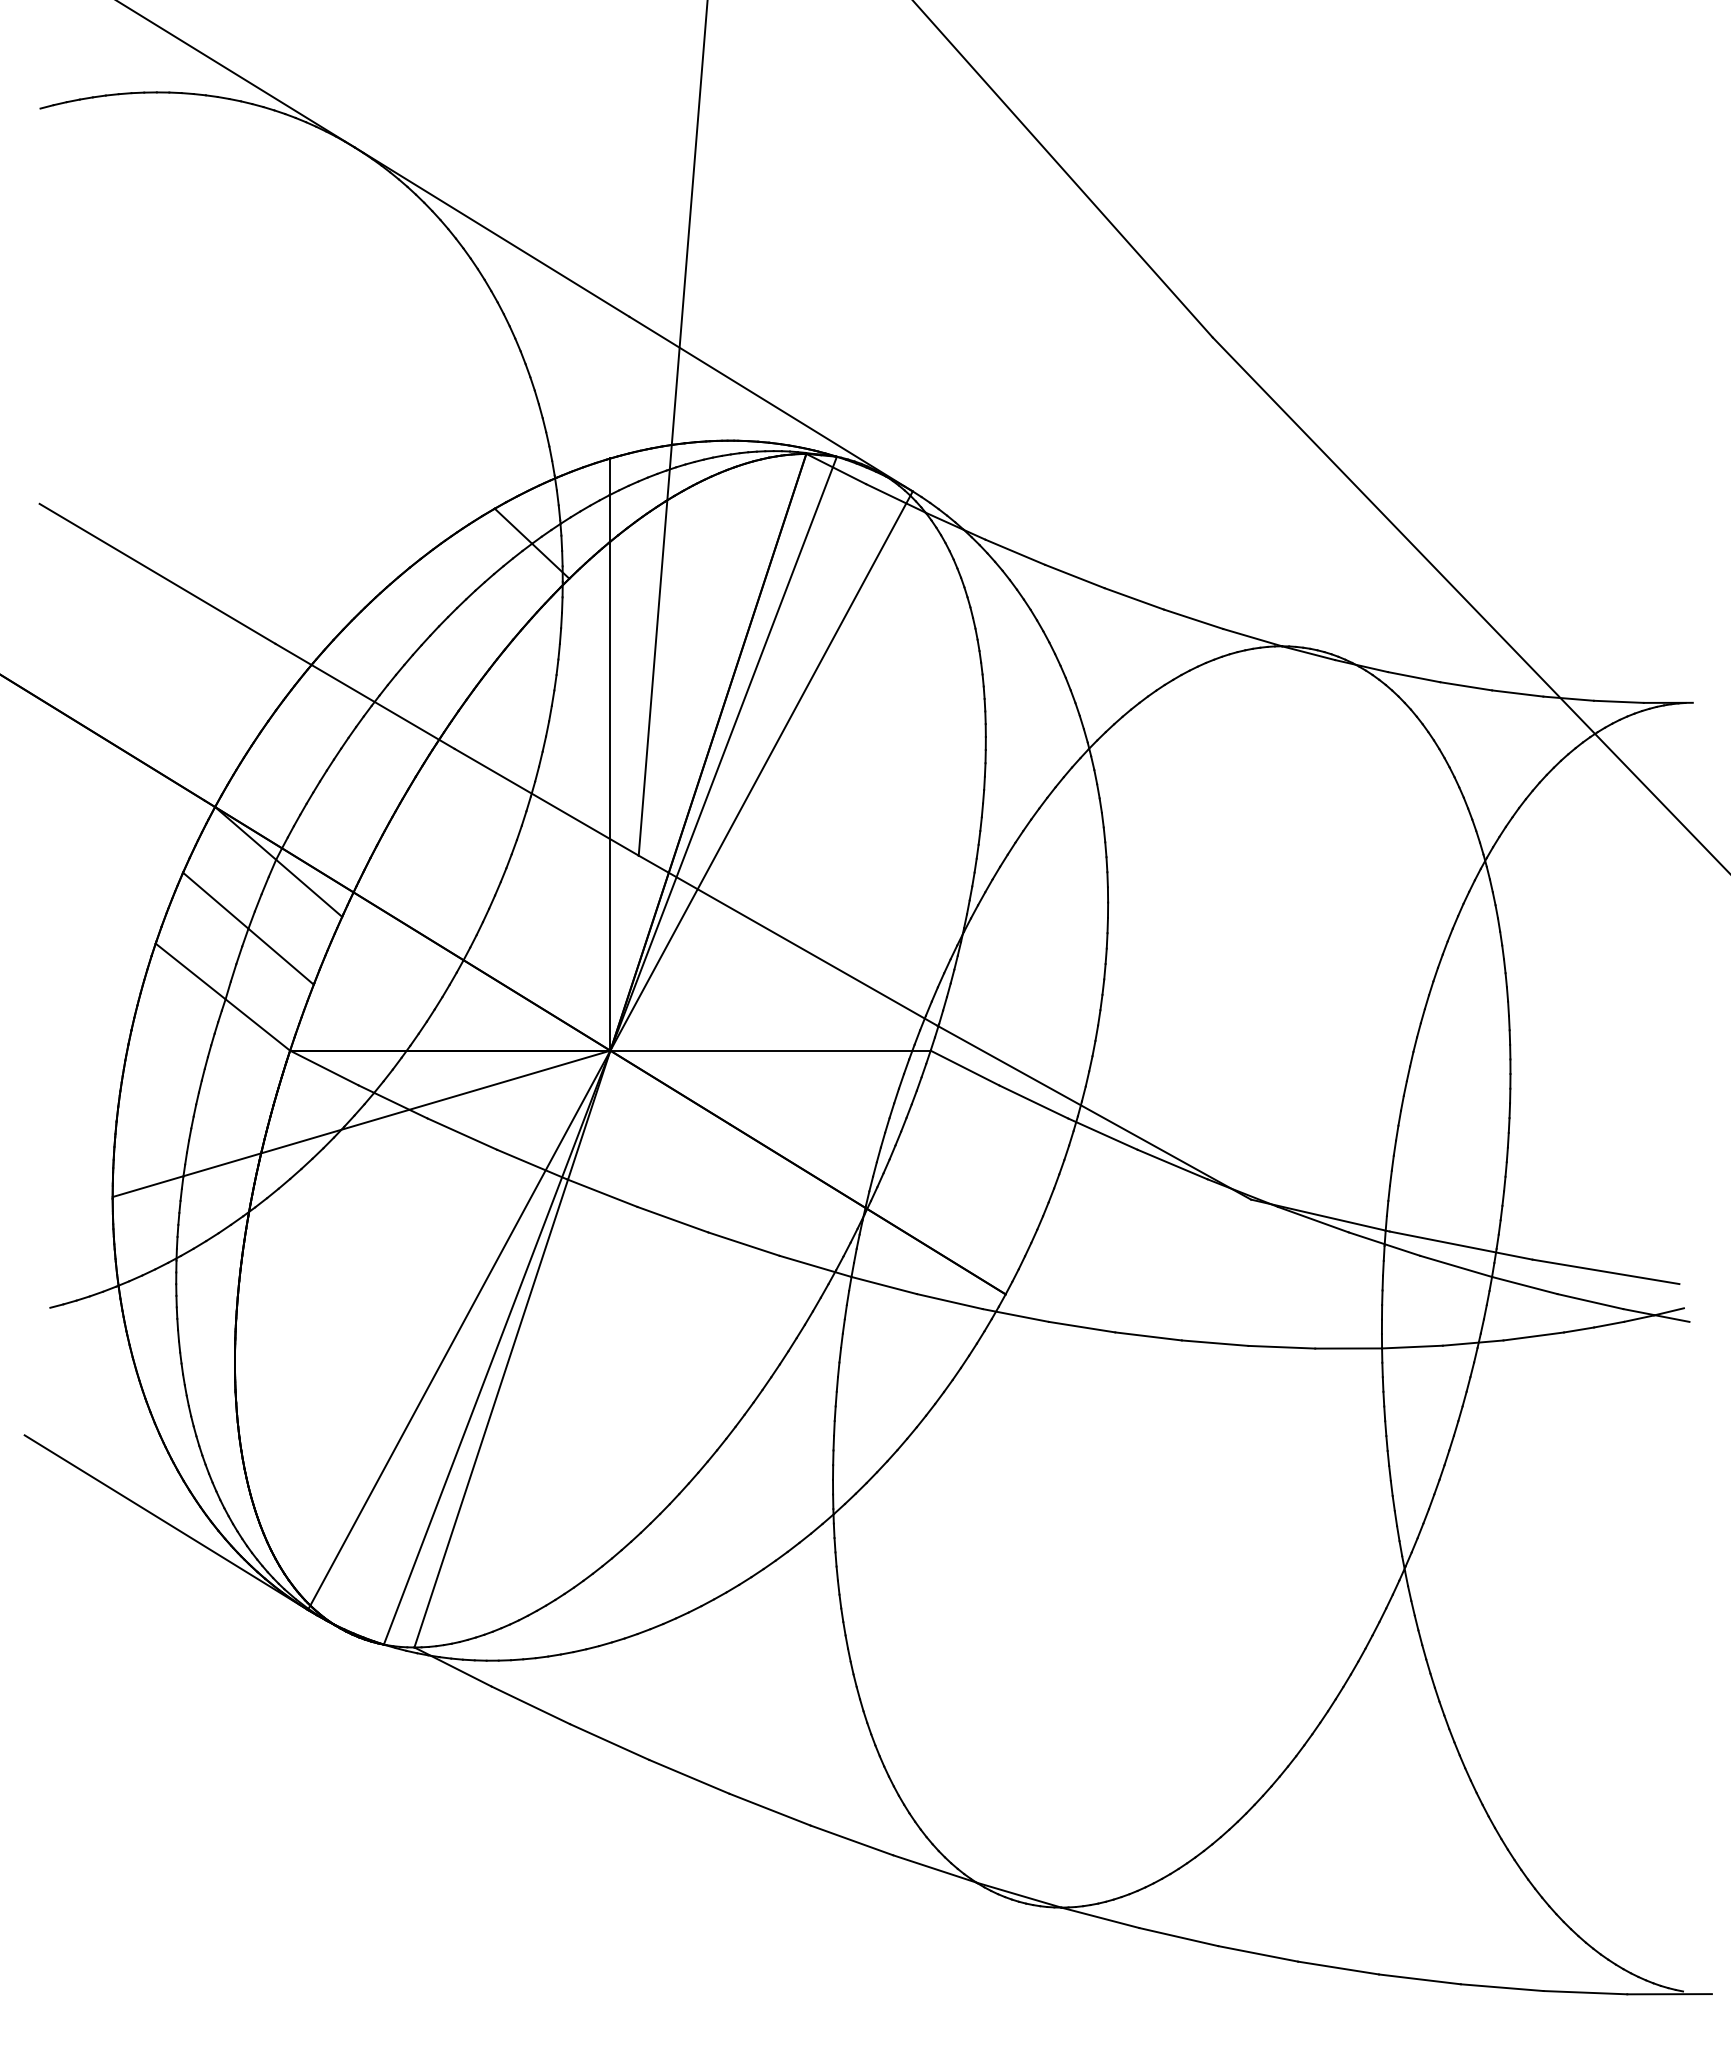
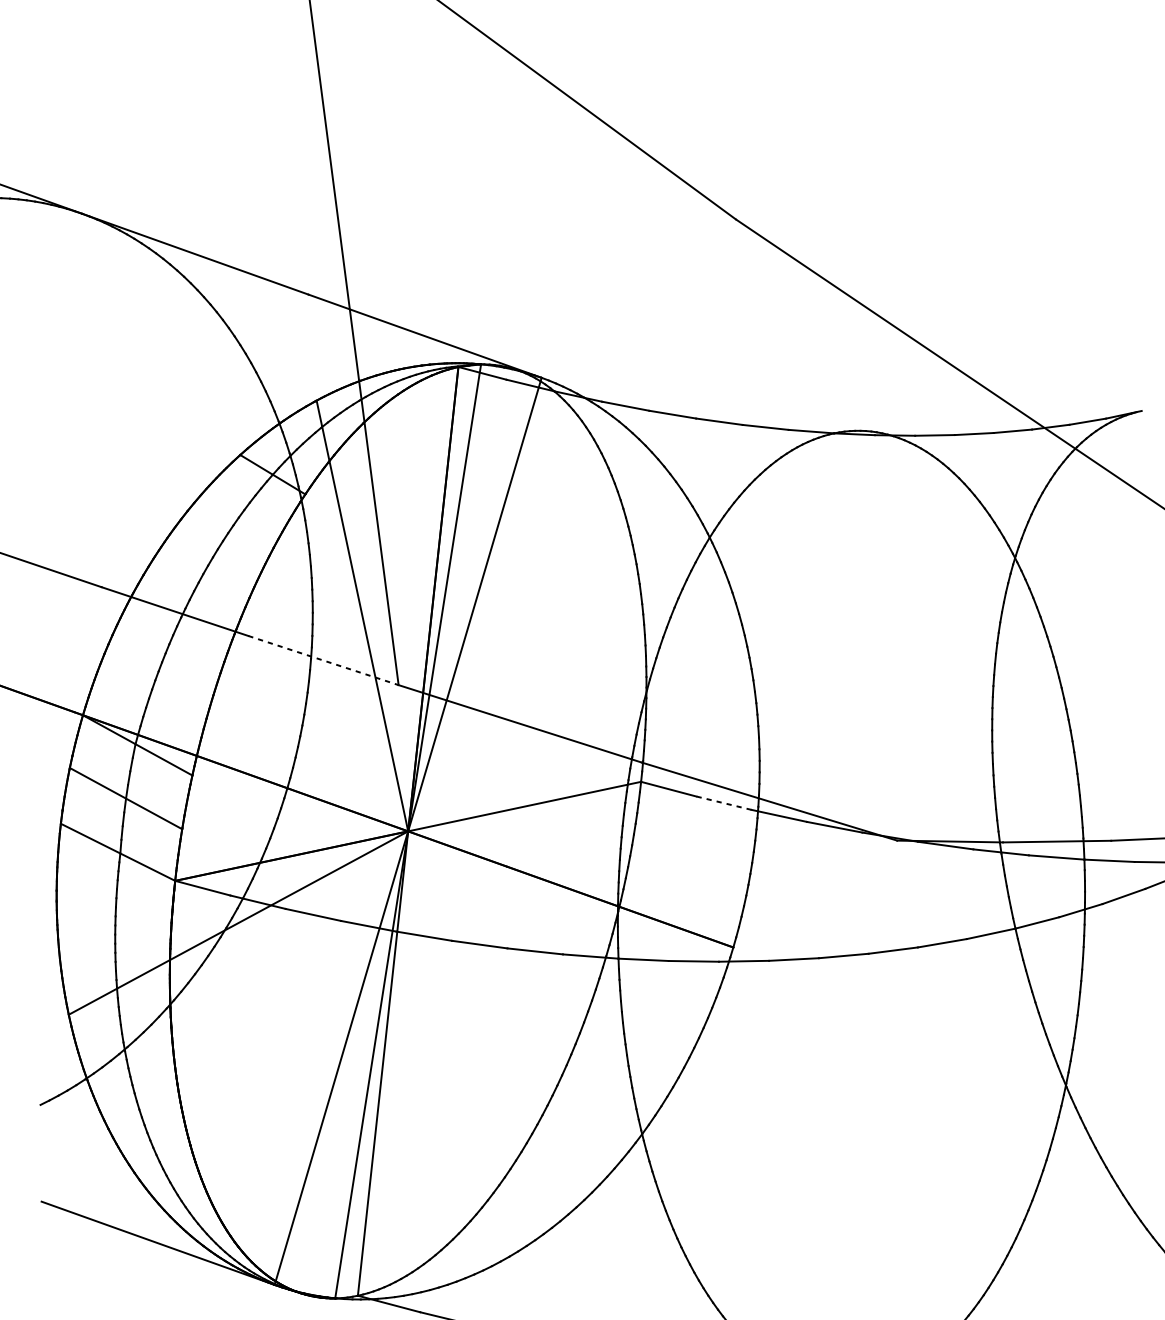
line: (547, 802) -> (324, 660), solid -> dashed
line: (1033, 1101) -> (723, 802), solid -> dashed

